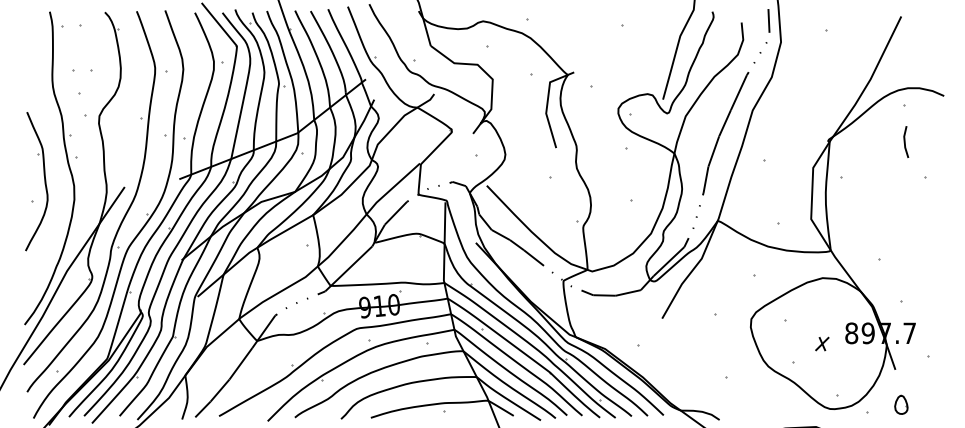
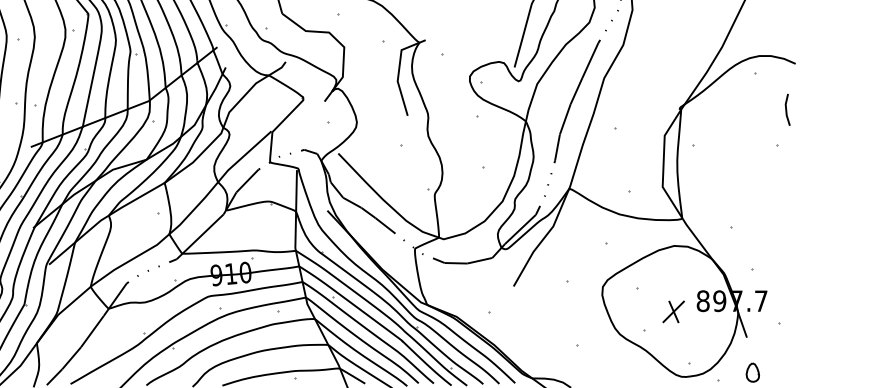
line: (905, 141) -> (787, 109), moved
part: (822, 343) -> (674, 311), size x1.67

